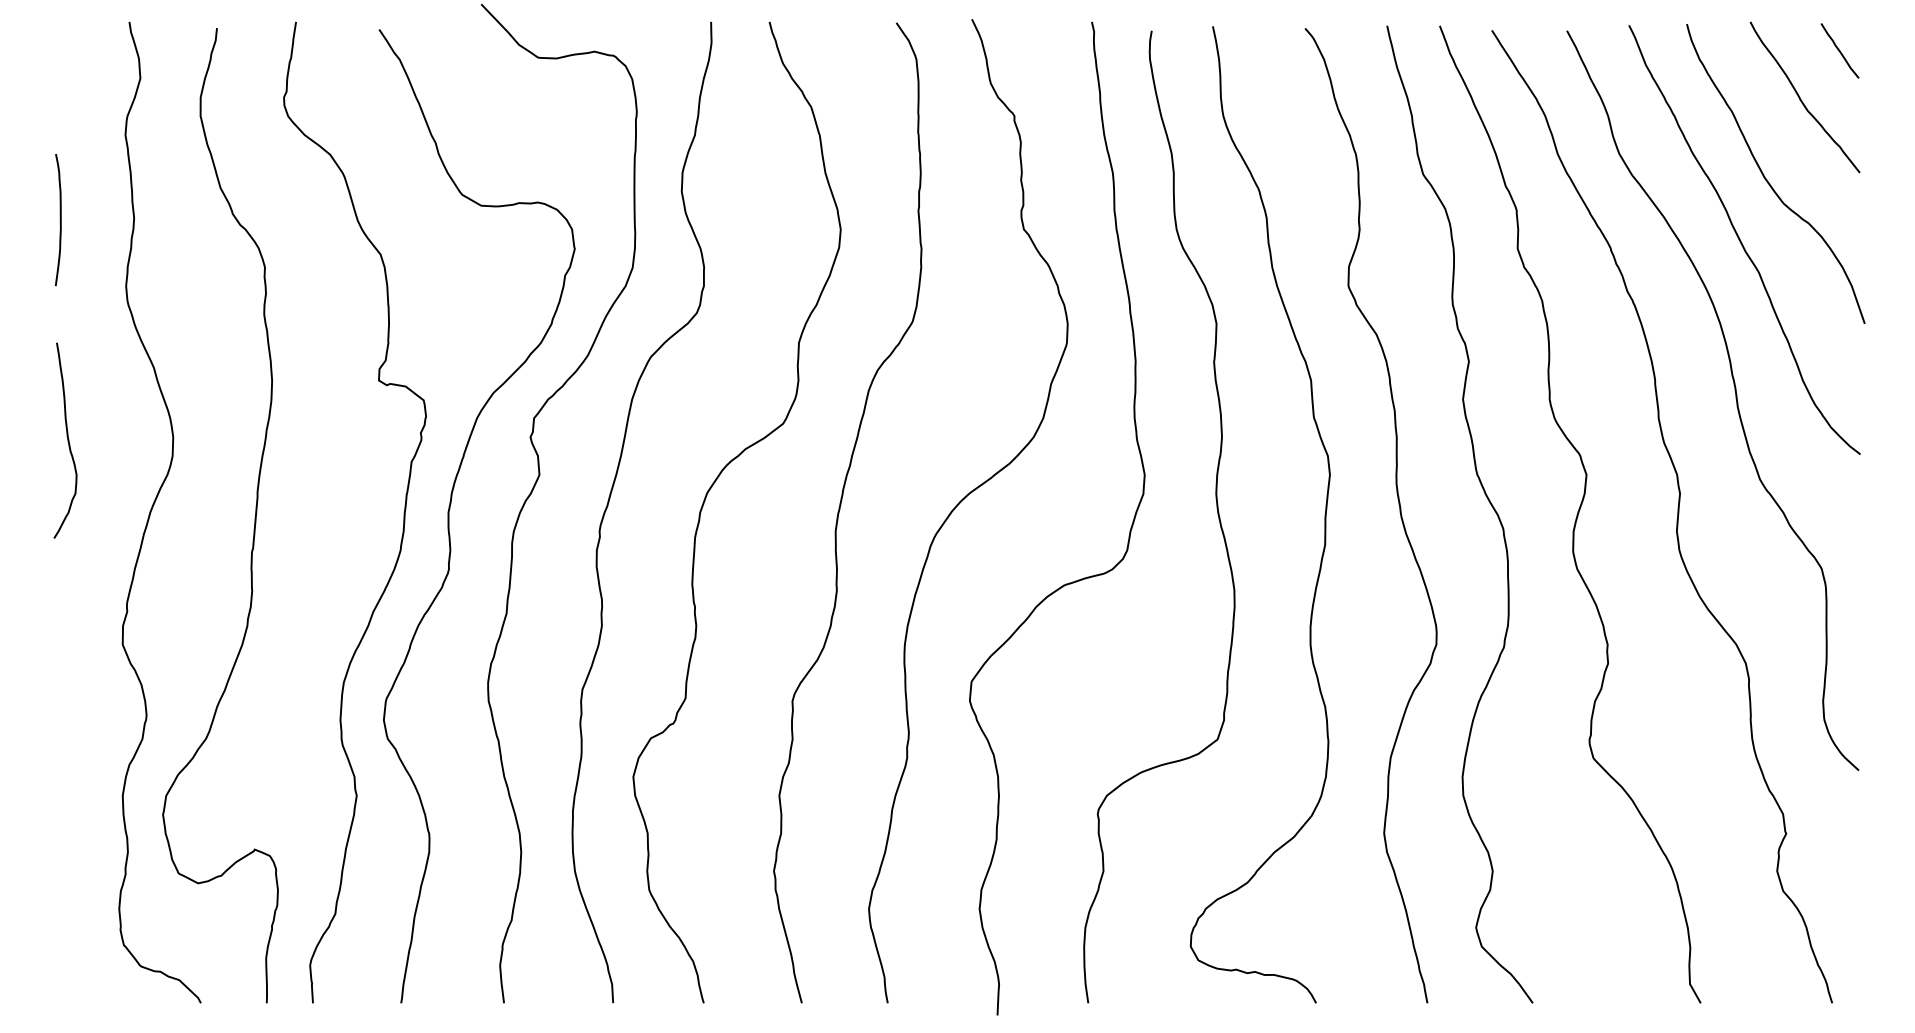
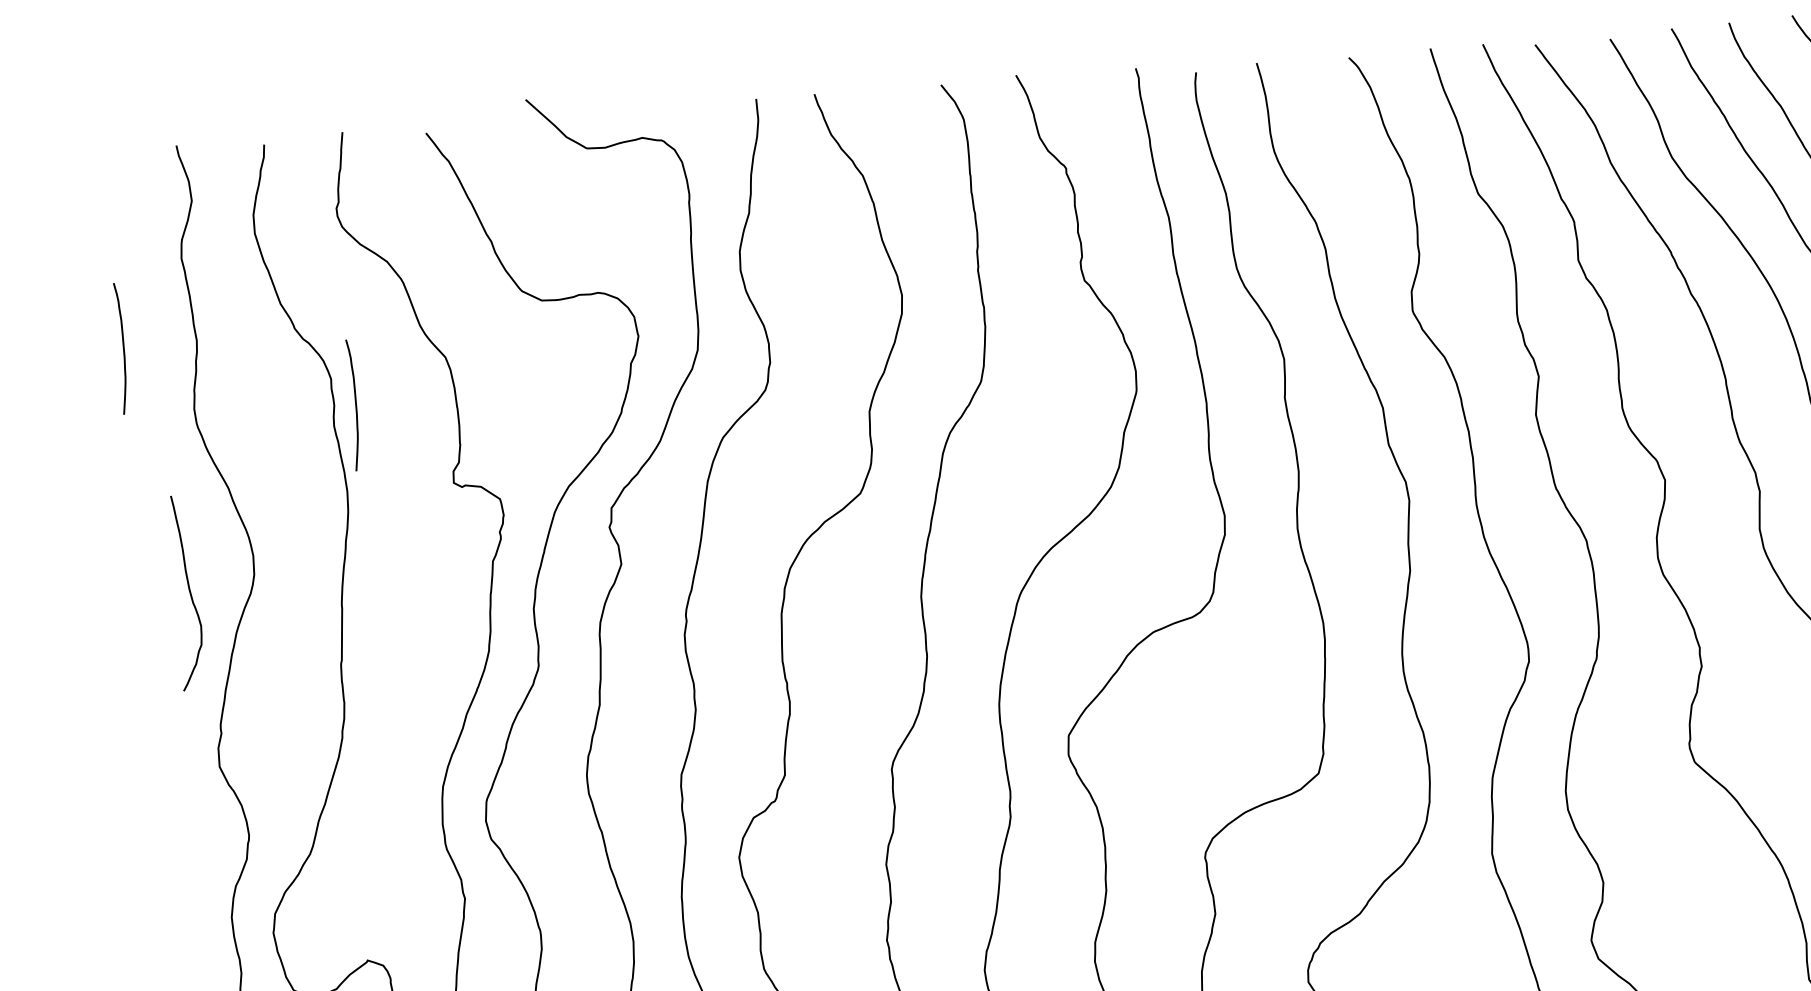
curve: (286, 295) -> (354, 405), added
curve: (67, 440) -> (189, 592), moved

